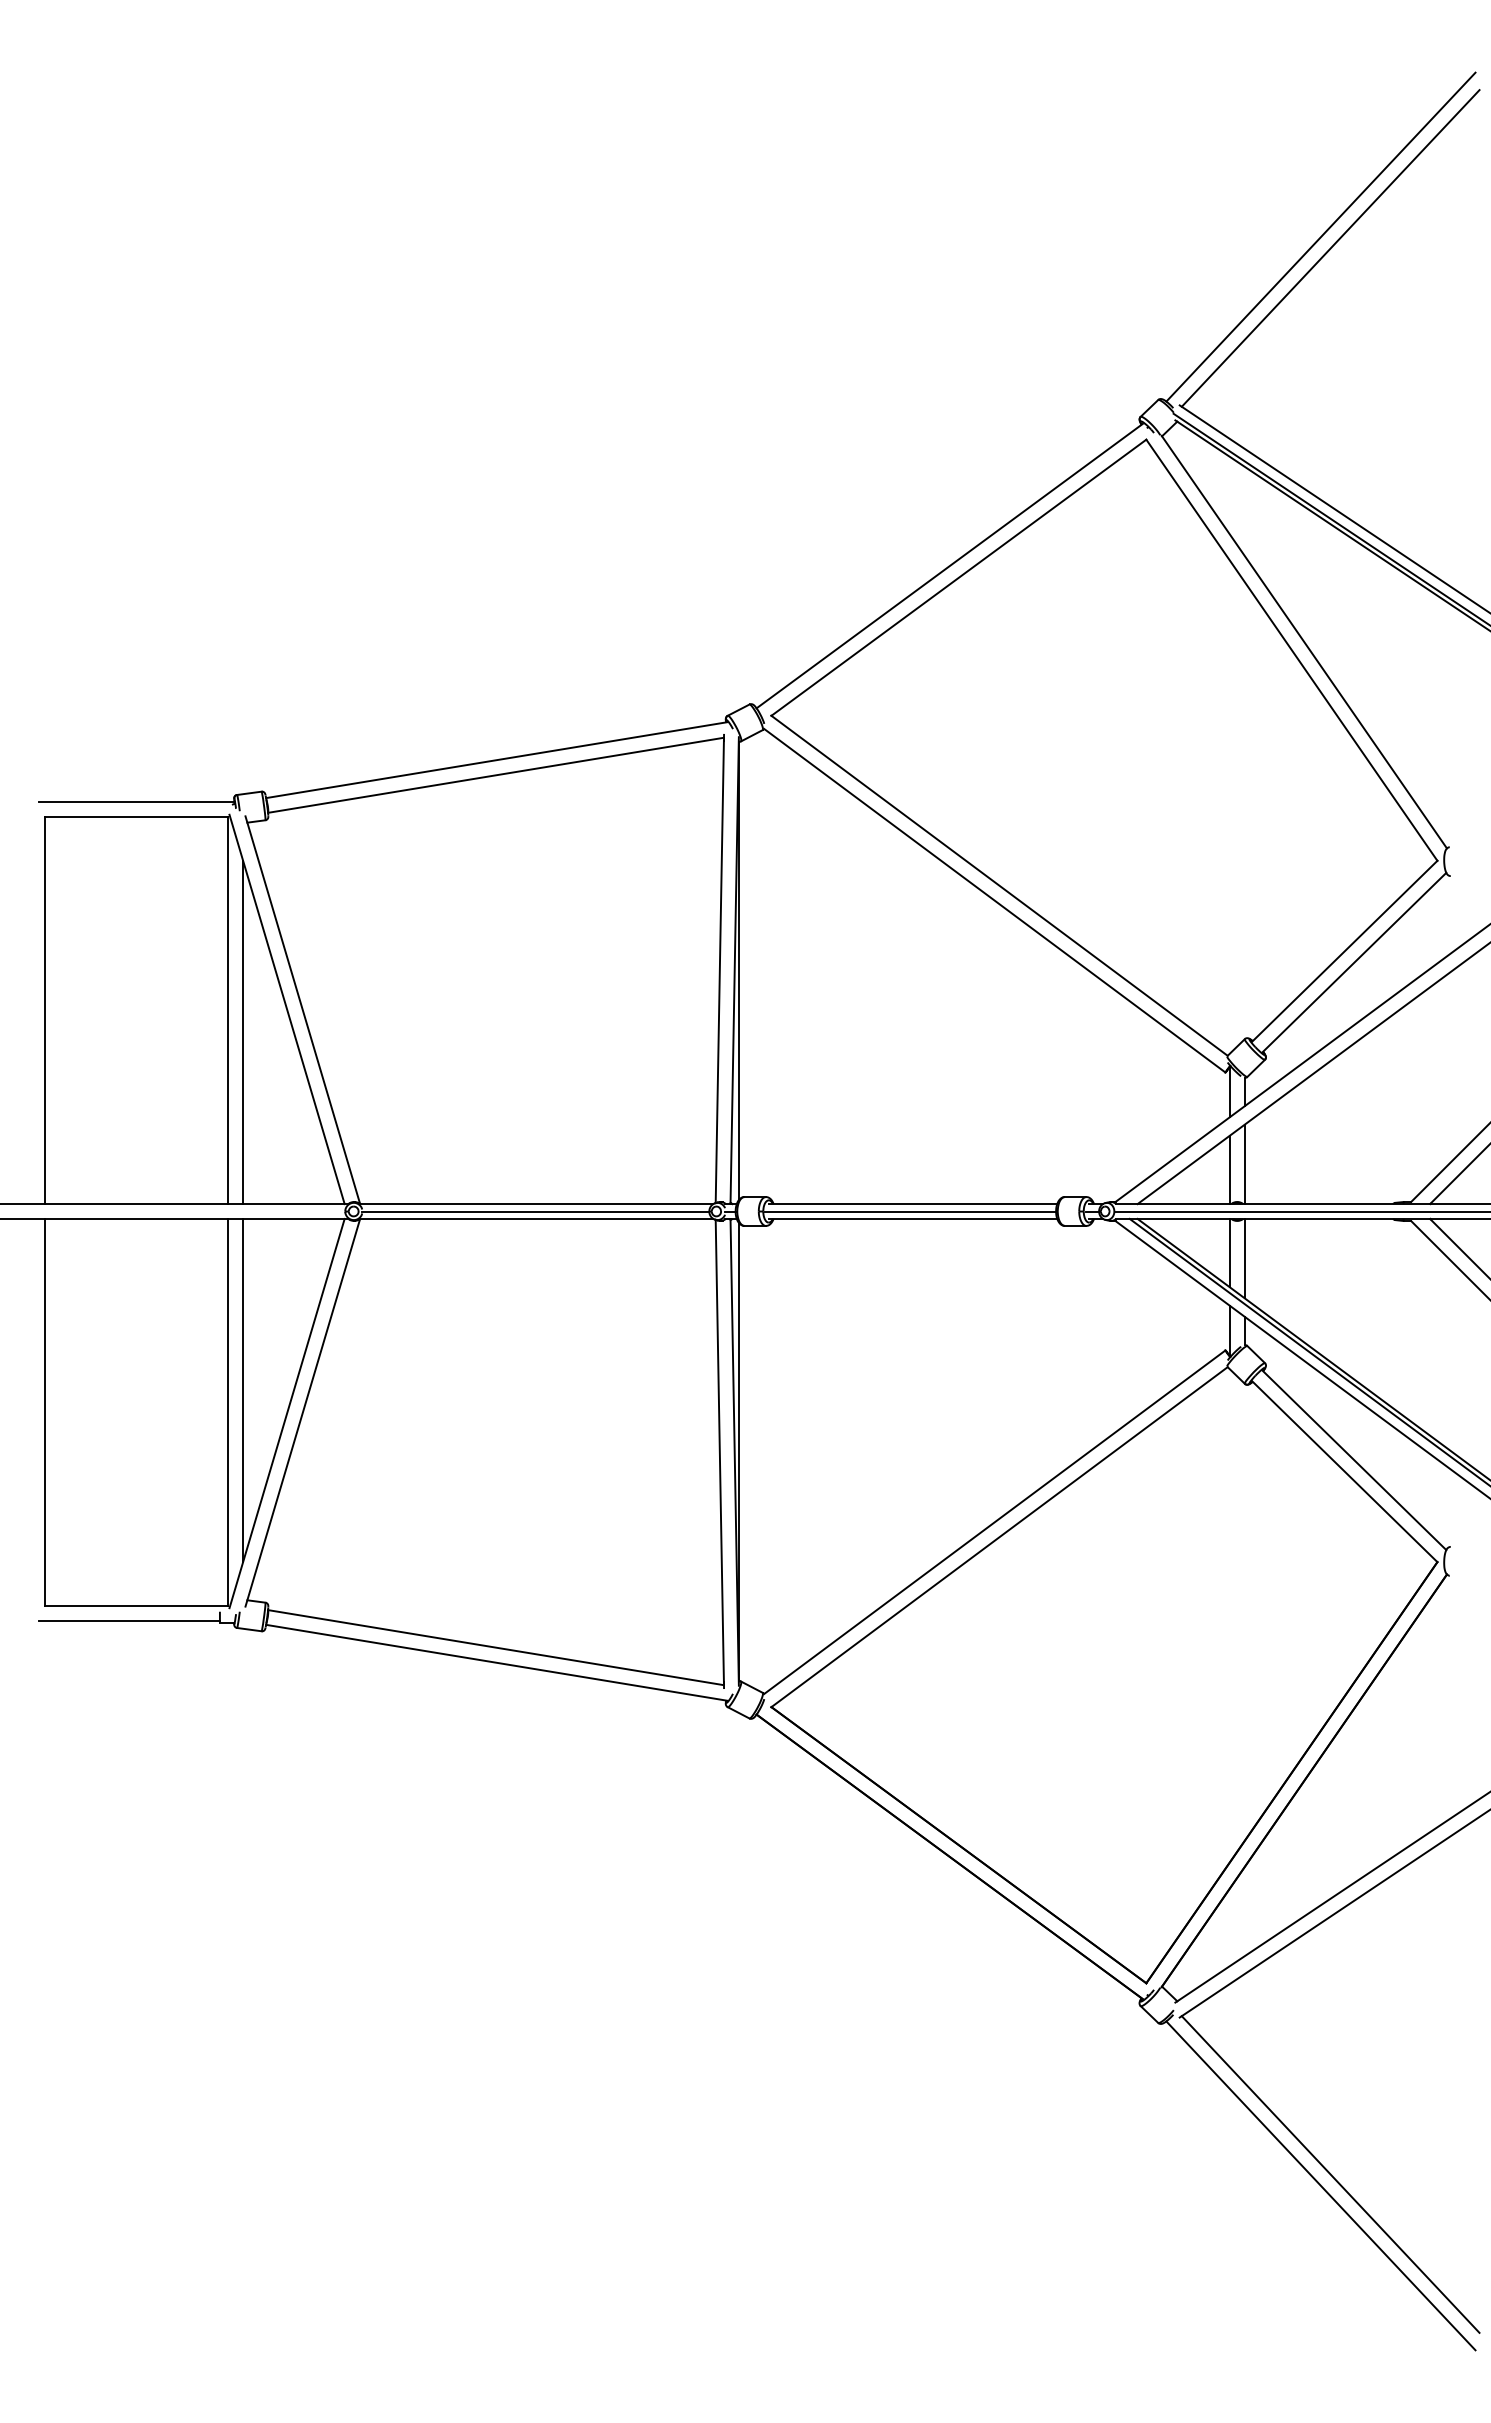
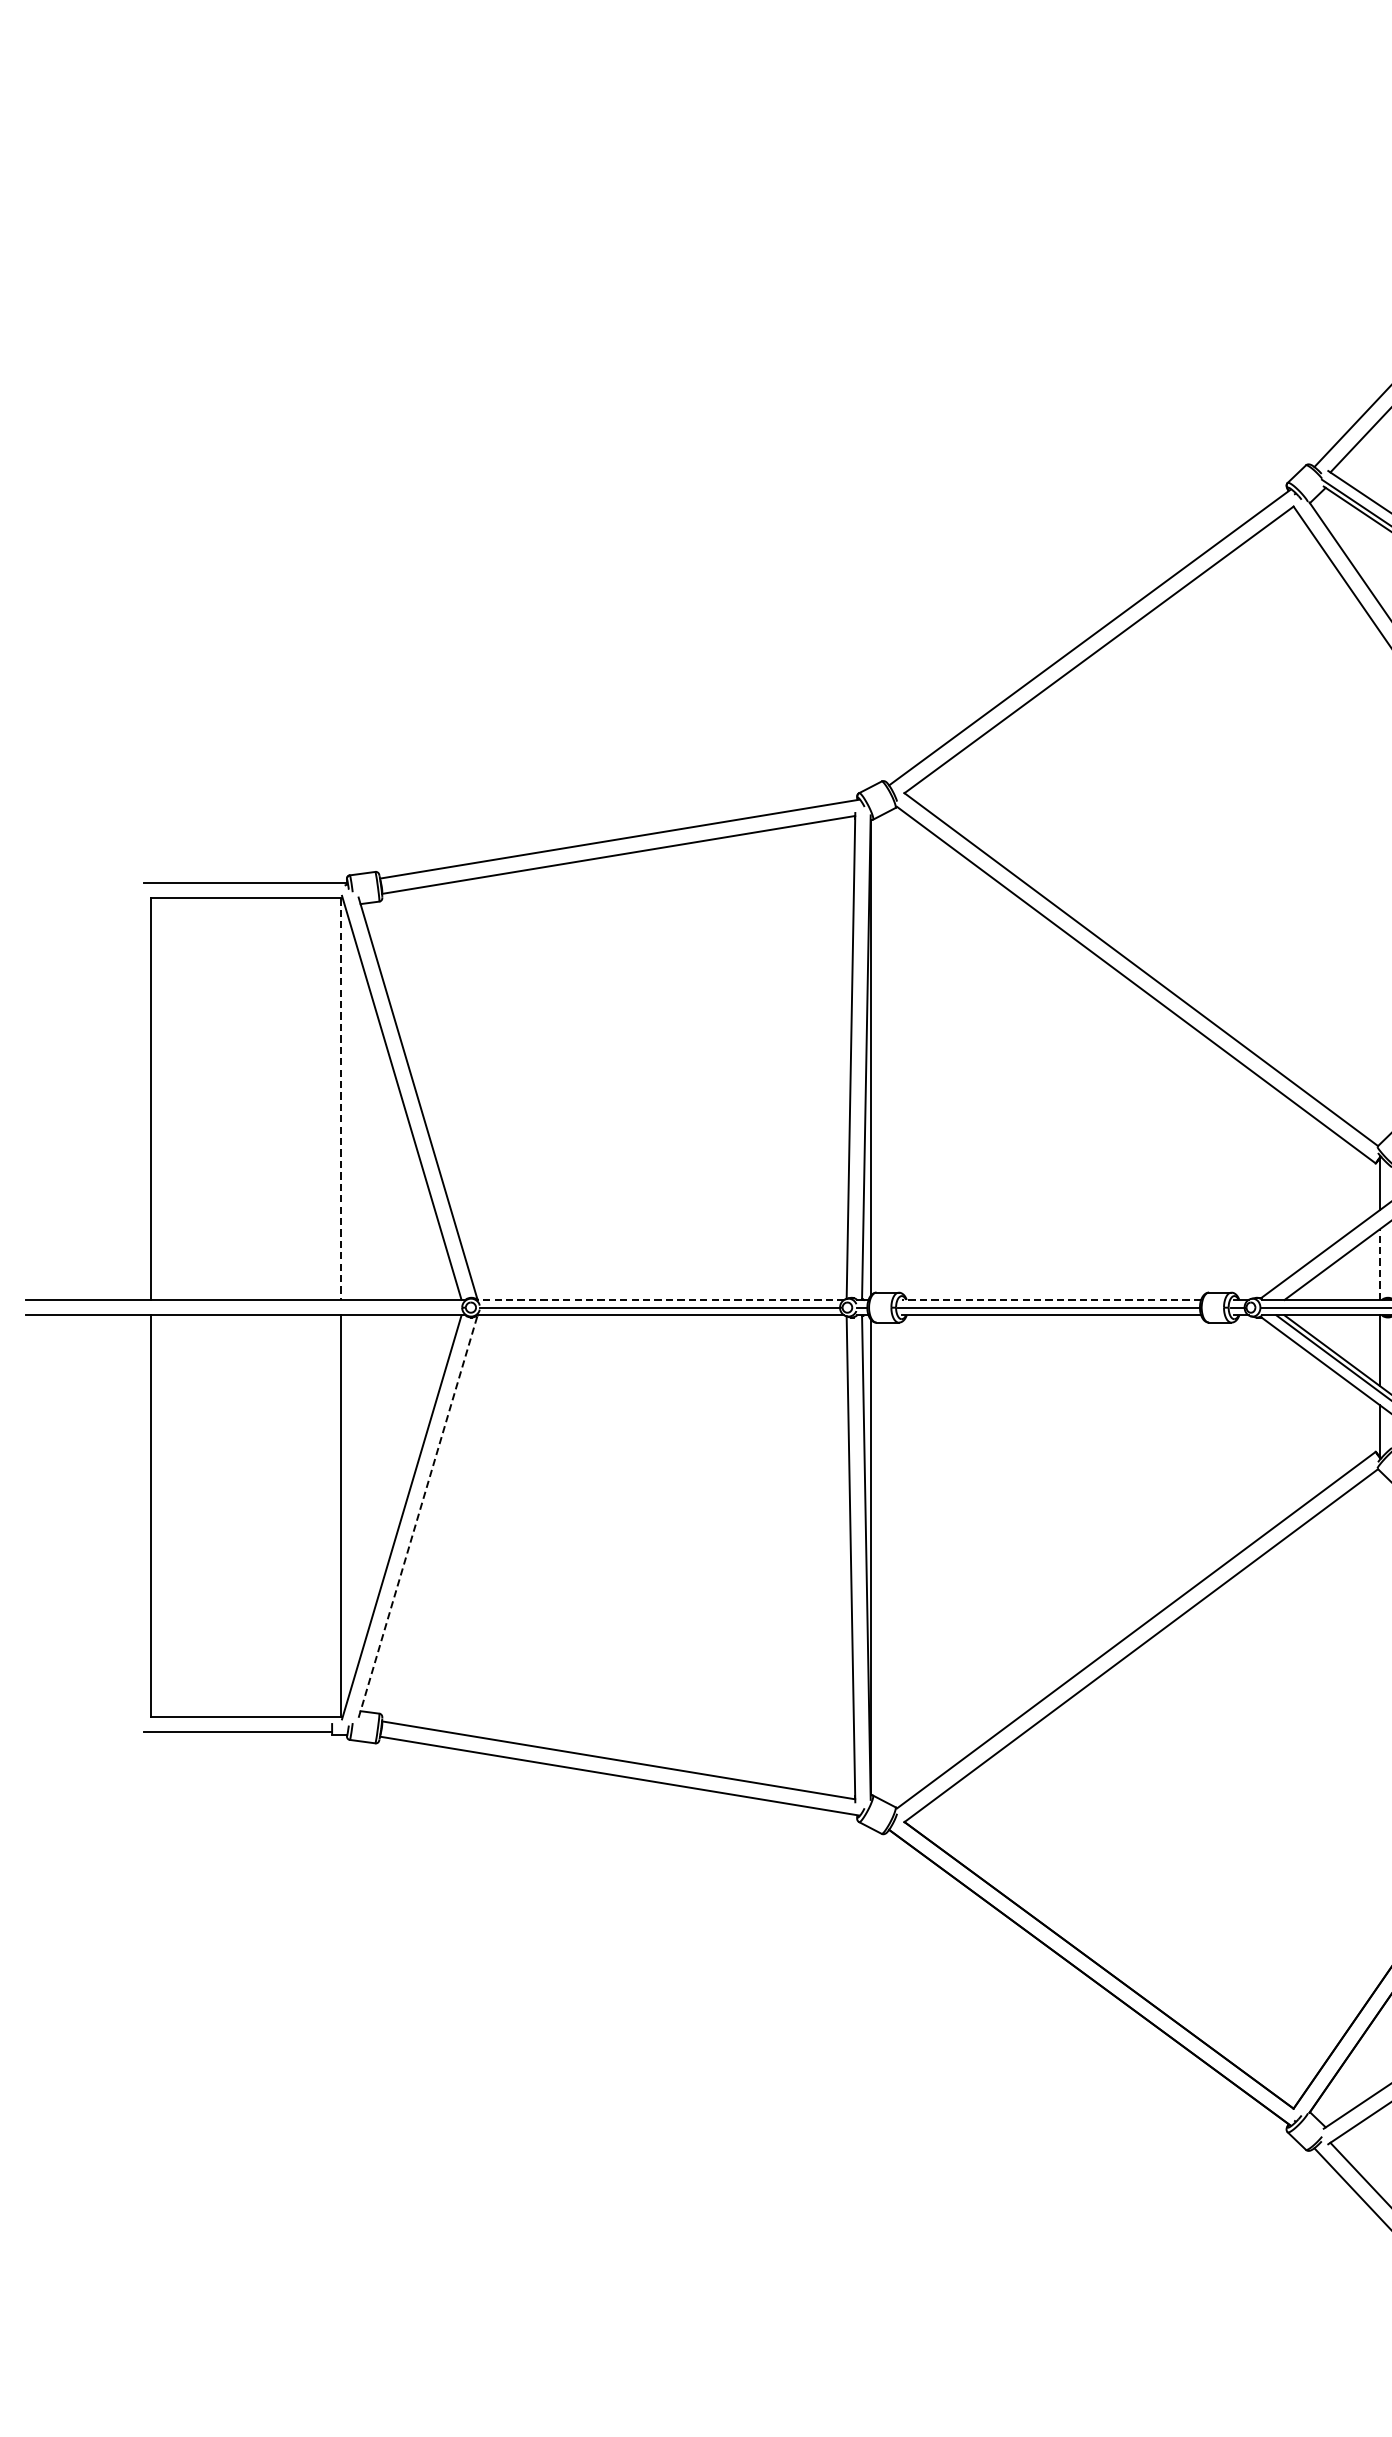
line: (228, 1010) -> (340, 1099), solid -> dashed
line: (243, 1032) -> (356, 1121), removed
line: (1229, 1169) -> (1379, 1264), solid -> dashed
line: (536, 1204) -> (660, 1300), solid -> dashed
line: (912, 1204) -> (1050, 1300), solid -> dashed
line: (243, 1390) -> (356, 1493), removed
line: (302, 1413) -> (417, 1517), solid -> dashed

